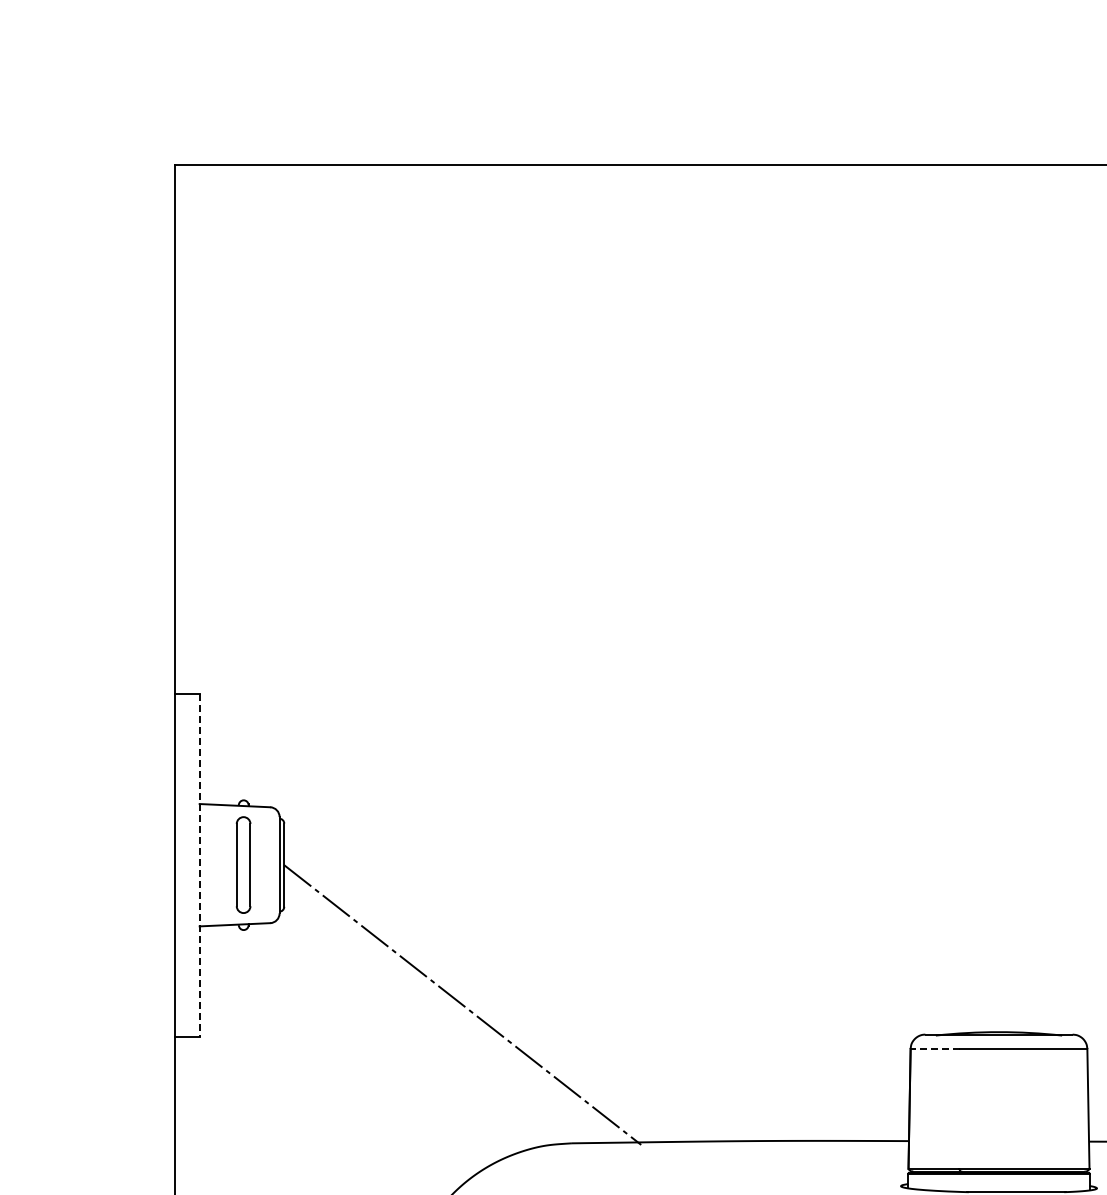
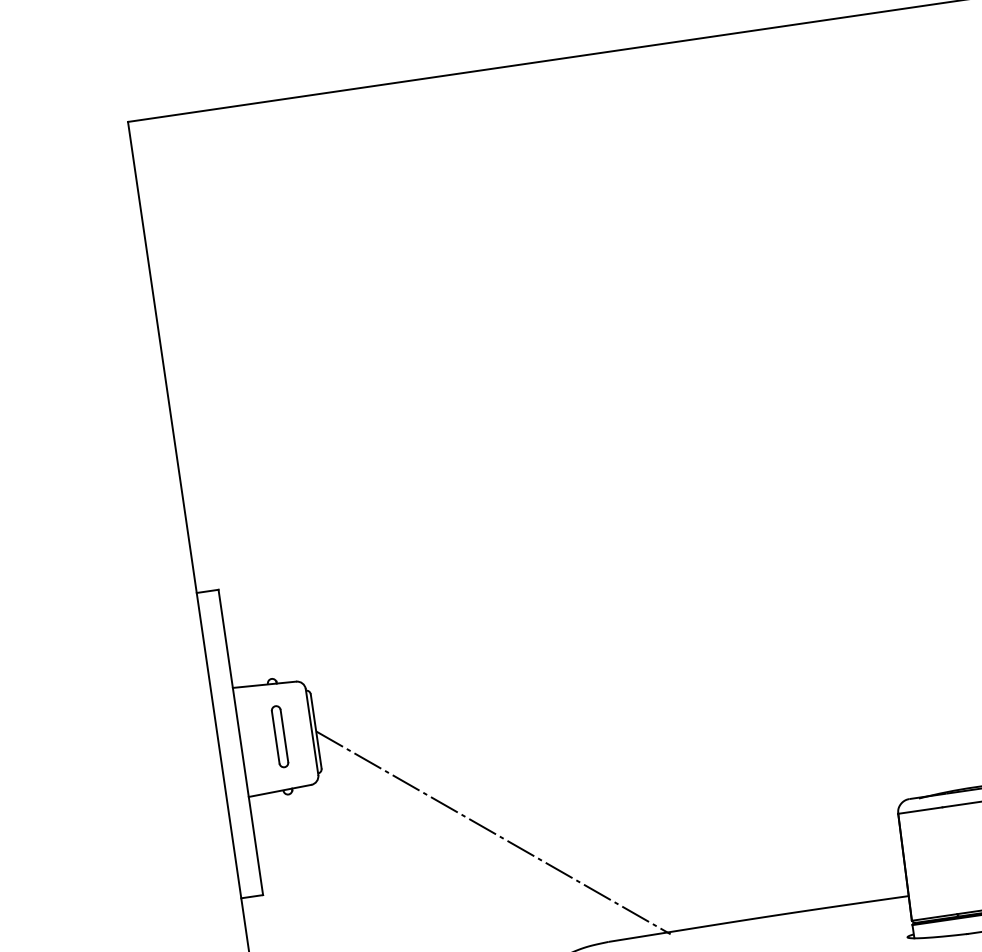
line: (199, 865) -> (240, 742), dashed -> solid
part: (243, 865) -> (279, 737), size x0.71
line: (935, 1049) -> (920, 811), dashed -> solid

